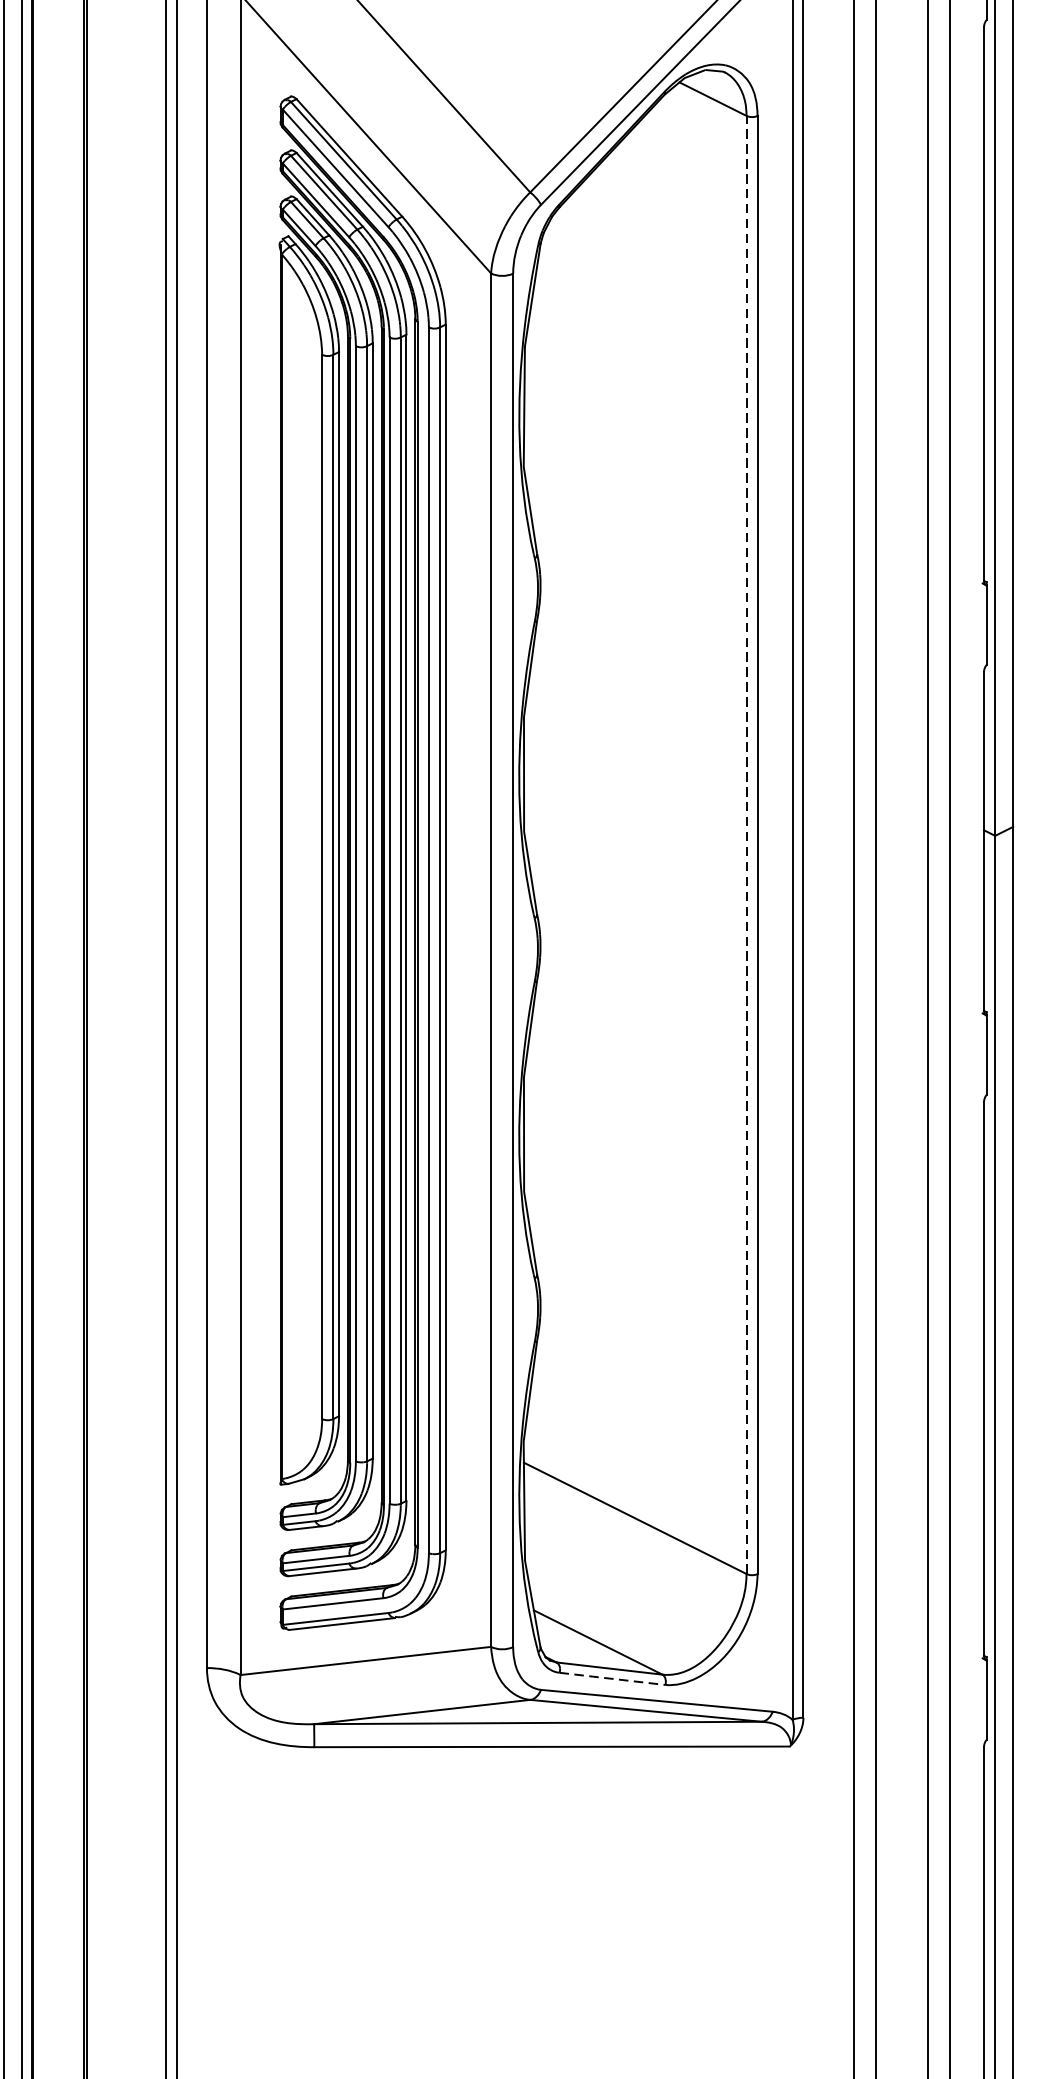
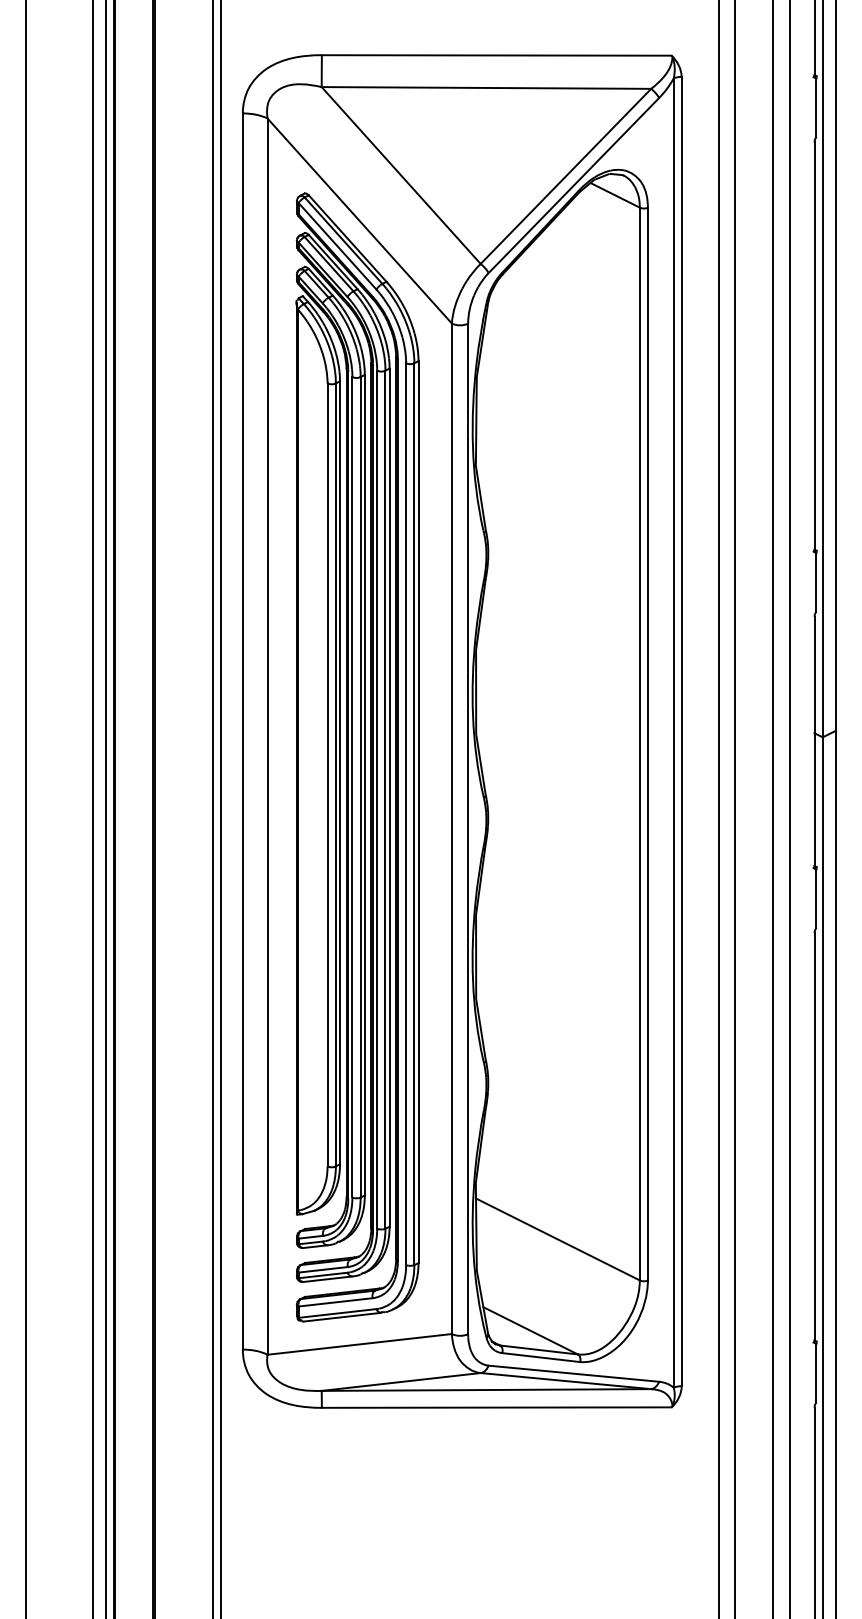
line: (746, 844) -> (639, 743), dashed -> solid
line: (612, 1678) -> (541, 1357), dashed -> solid

